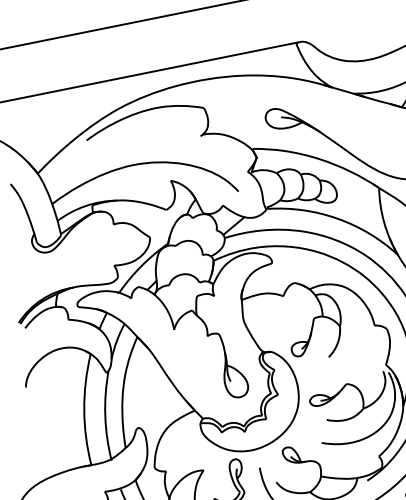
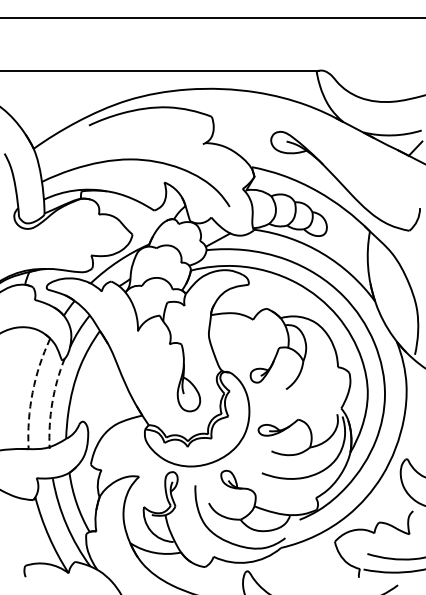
arc: (84, 409) -> (32, 392), solid -> dashed
arc: (105, 415) -> (52, 402), solid -> dashed

